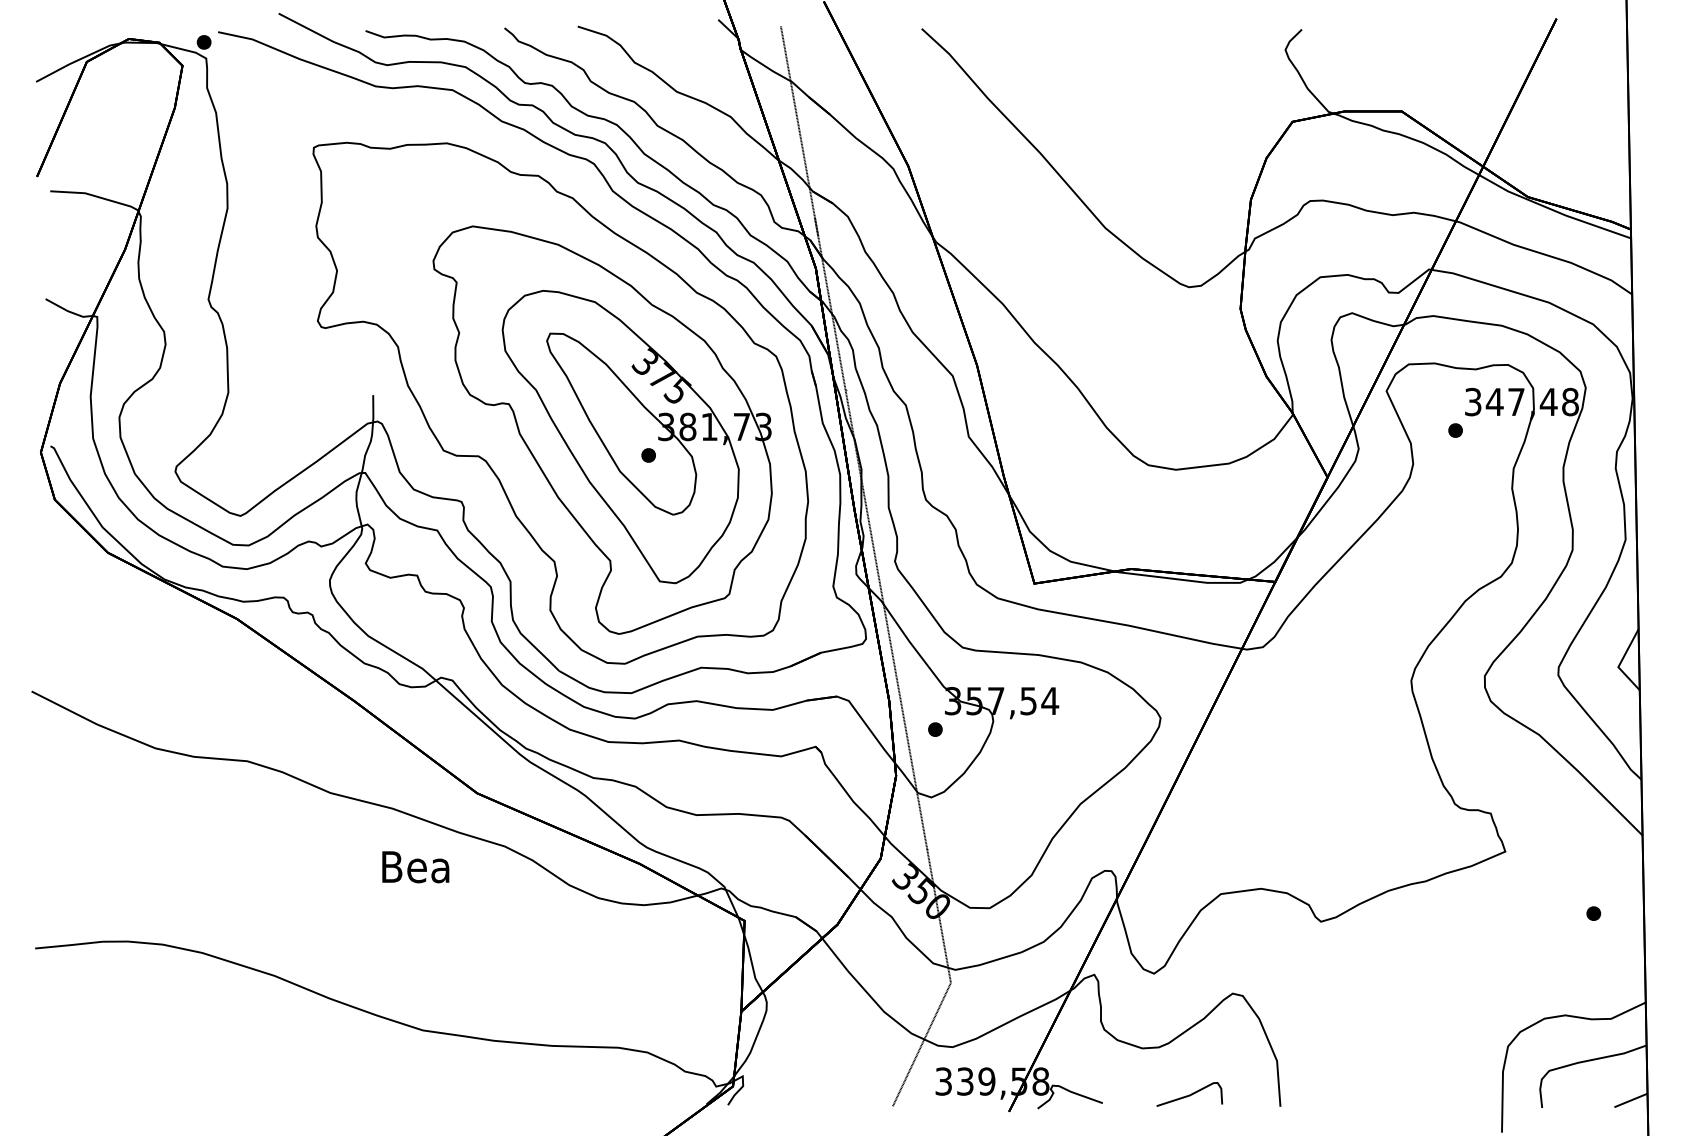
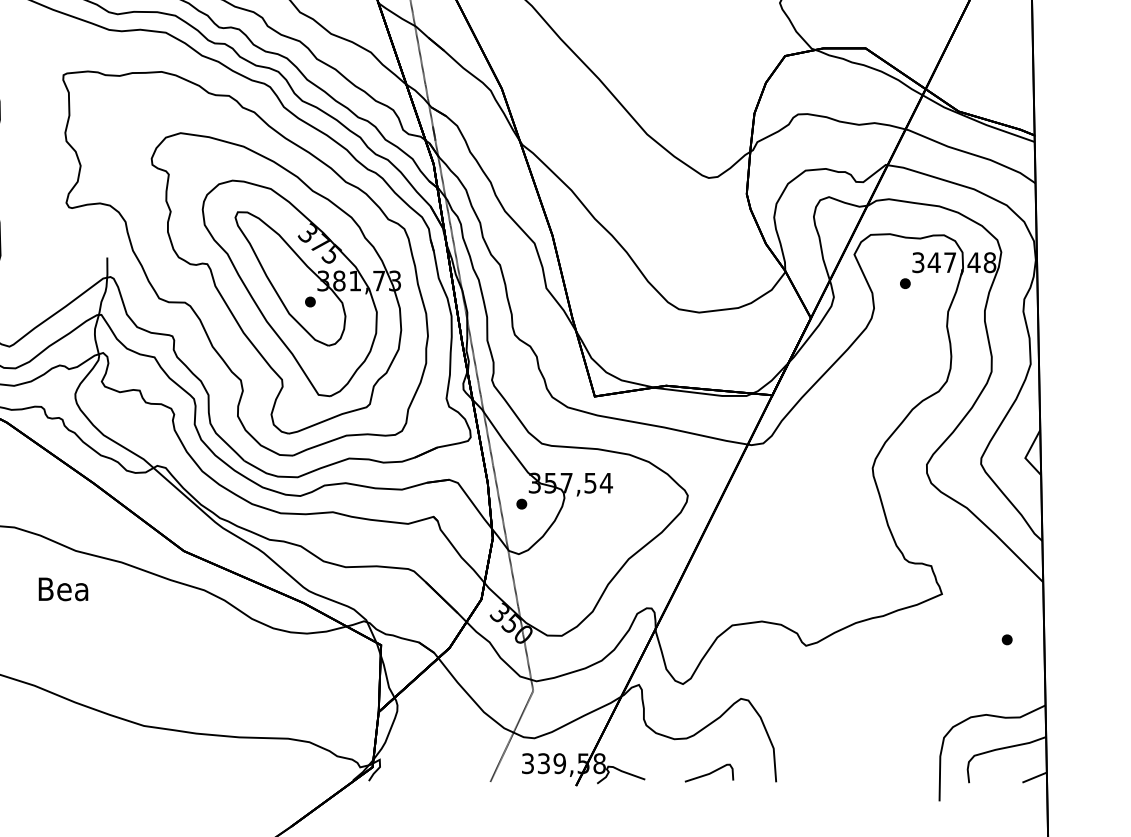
text: (415, 867) -> (63, 589), moved

